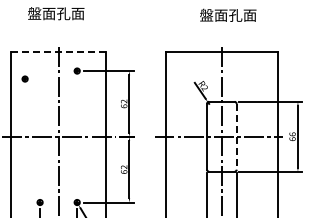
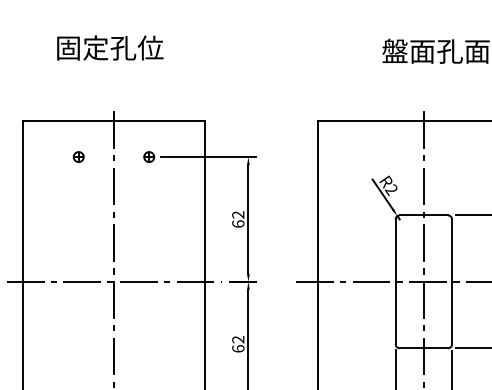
text: (56, 13) -> (109, 47), 盤面孔面 -> 固定孔位
line: (58, 51) -> (113, 119), dashed -> solid
part: (24, 78) -> (77, 156), moved
line: (236, 136) -> (451, 281), dashed -> solid

